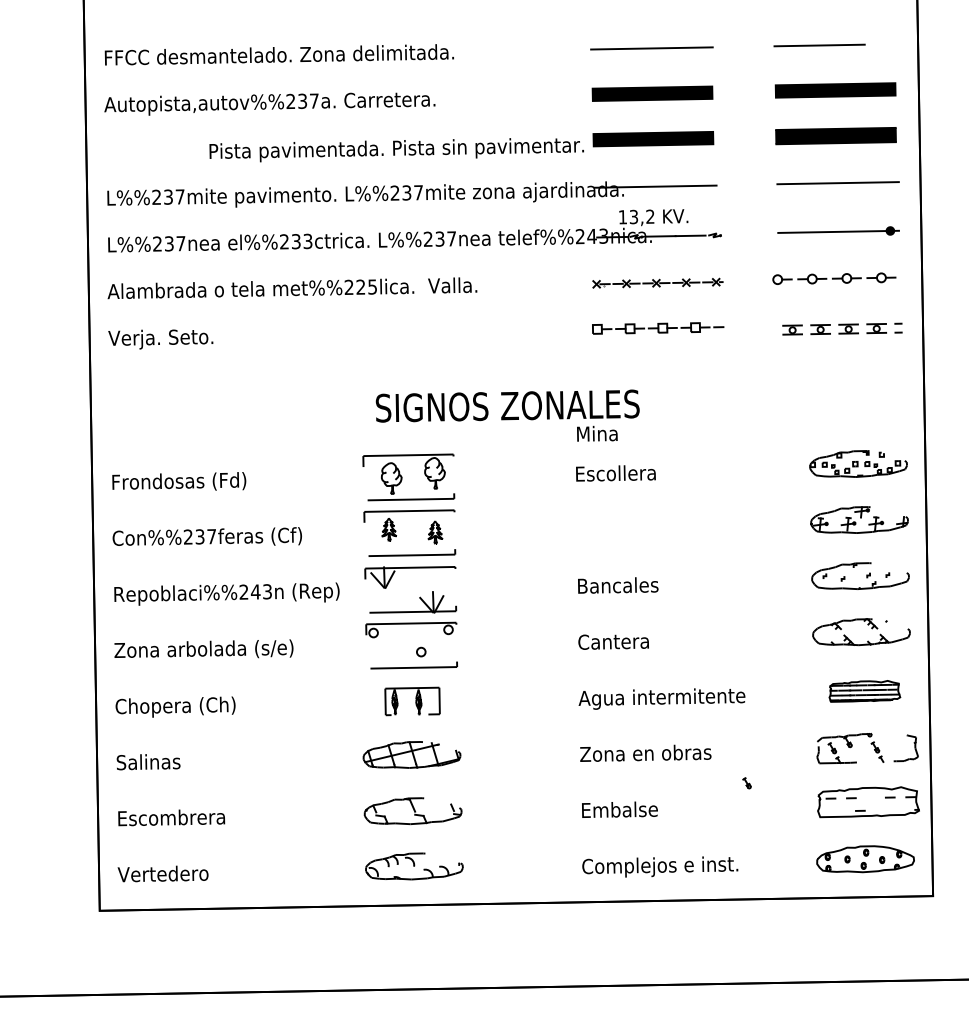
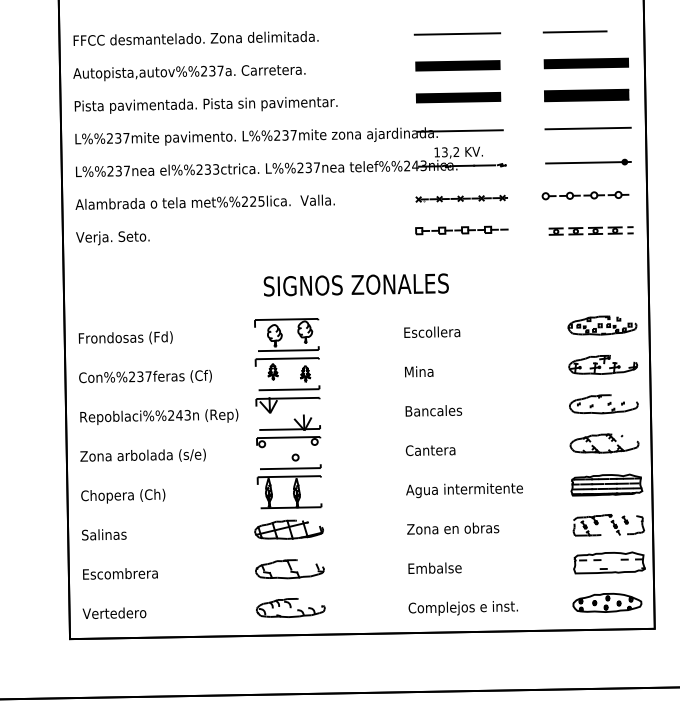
text: (396, 150) -> (205, 105), moved
text: (597, 433) -> (419, 371), moved
part: (864, 691) -> (606, 485), size x1.43
part: (412, 701) -> (289, 492), size x1.67
part: (746, 783) -> (624, 520), moved

